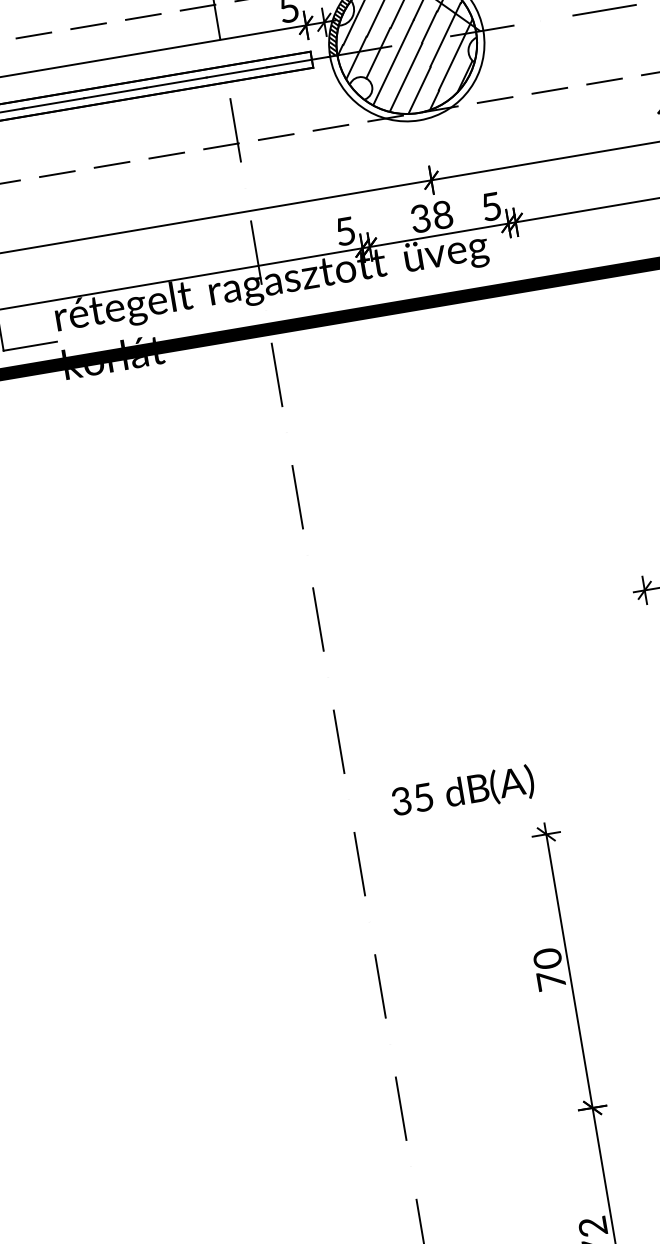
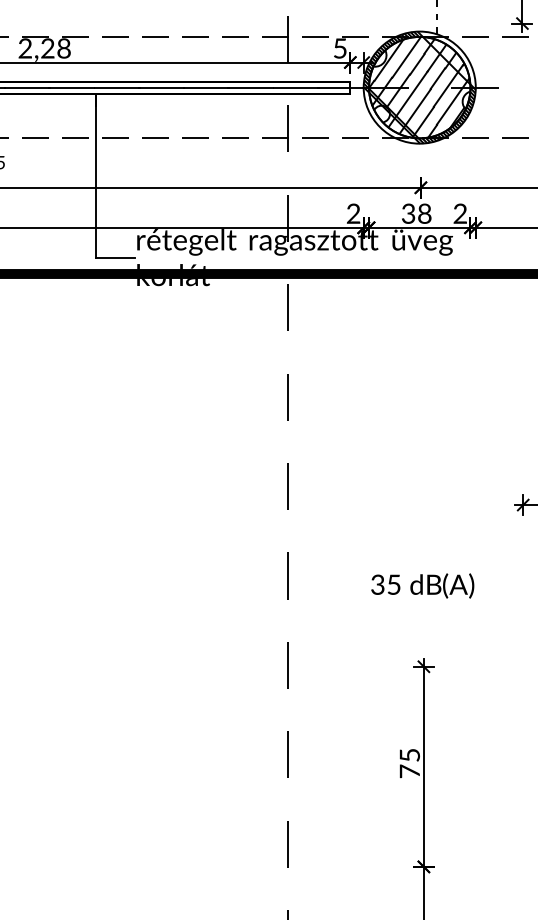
hatch: (412, 81) -> (419, 115), added
text: (490, 206) -> (459, 213), 5 -> 2
text: (345, 231) -> (353, 213), 5 -> 2
text: (462, 791) -> (422, 585), moved
text: (547, 959) -> (409, 755), 70 -> 75

